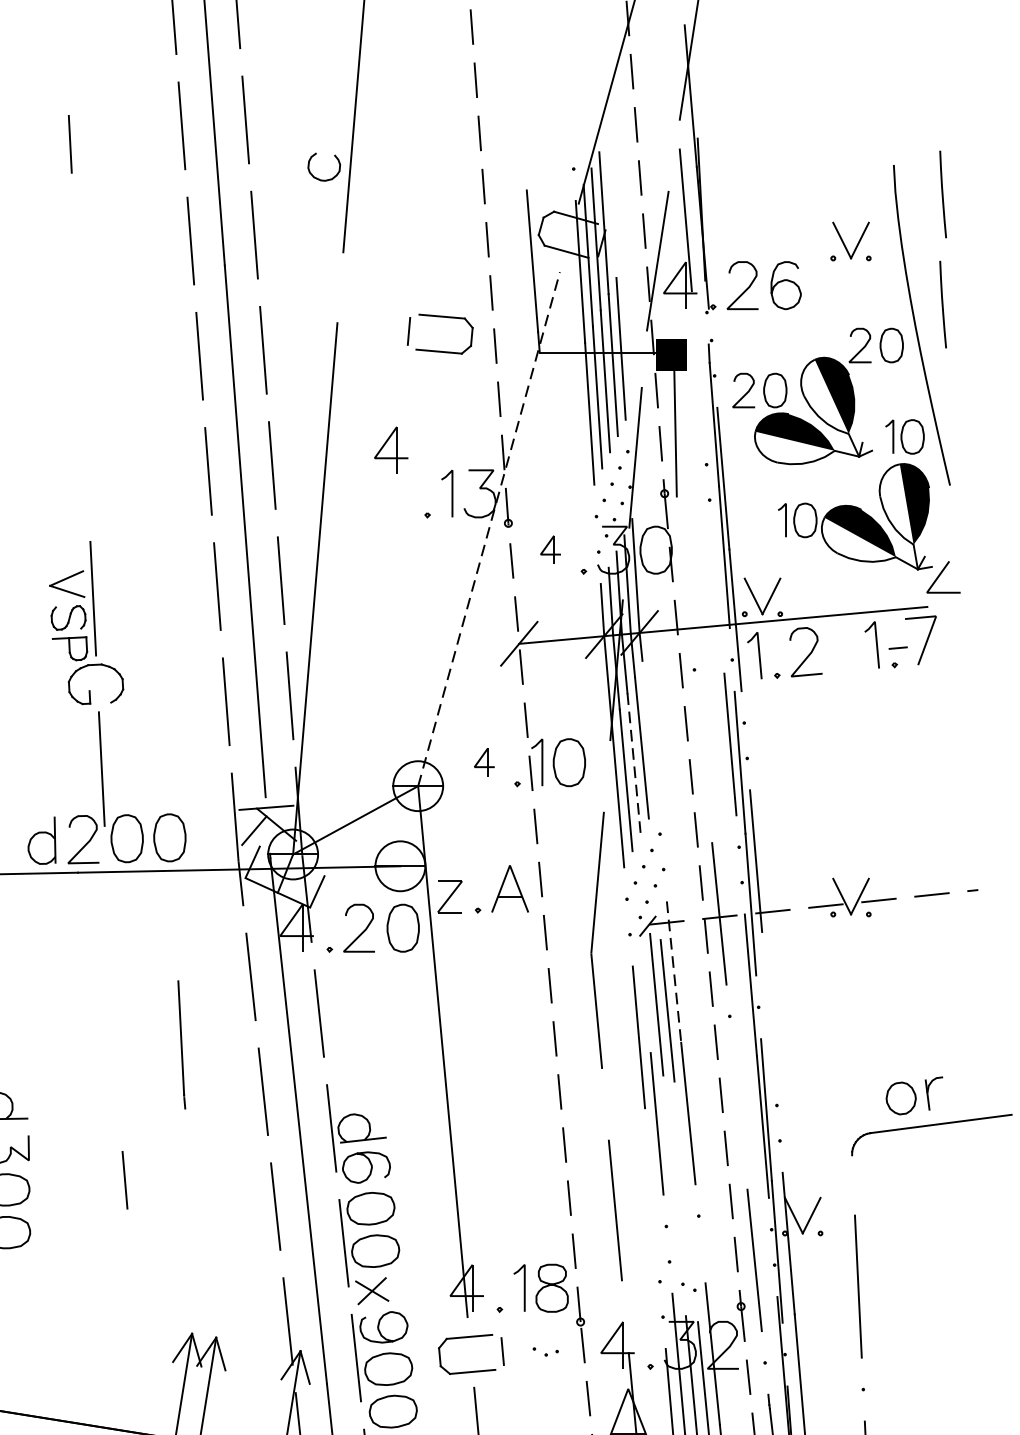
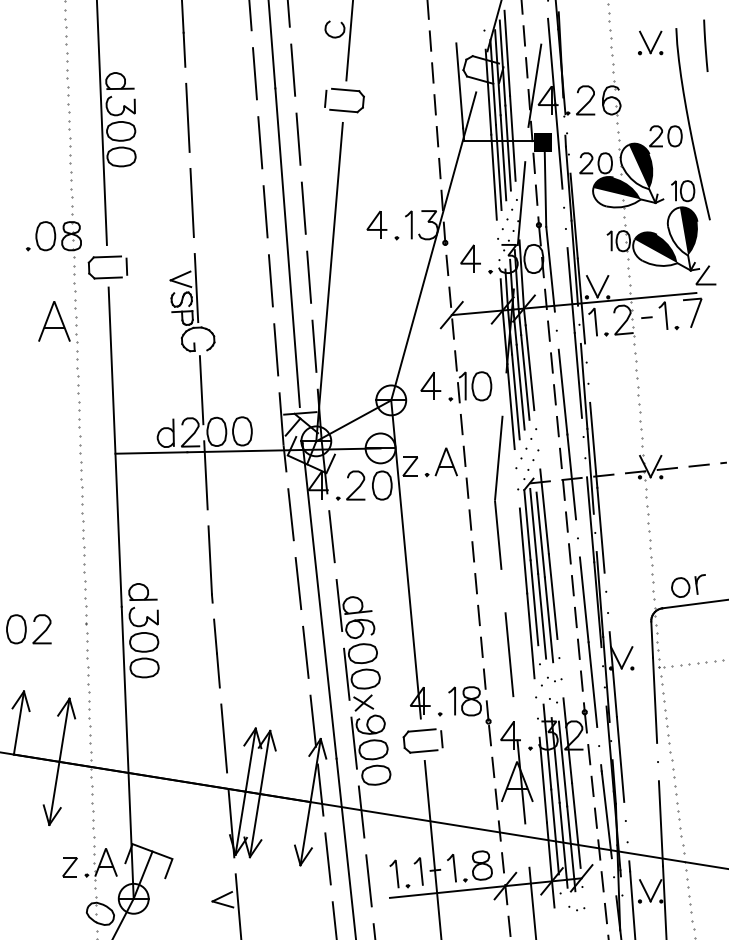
line: (73, 200) -> (184, 49), added
line: (612, 205) -> (507, 52), added
part: (850, 240) -> (650, 42), moved
line: (942, 304) -> (705, 111), removed
line: (78, 314) -> (187, 117), added
part: (445, 319) -> (347, 91), moved
line: (697, 360) -> (558, 145), added
part: (390, 449) -> (376, 224), moved
line: (84, 455) -> (191, 202), added
line: (488, 529) -> (433, 246), dashed -> solid
part: (550, 549) -> (470, 258), size x1.67
line: (683, 566) -> (550, 268), added
line: (717, 602) -> (570, 290), added
line: (897, 647) -> (646, 317), moved
line: (648, 731) -> (529, 367), added
part: (483, 761) -> (430, 385), size x1.67
line: (633, 764) -> (520, 387), dashed -> solid
line: (703, 771) -> (562, 391), added
line: (108, 911) -> (205, 475), added
line: (673, 971) -> (544, 511), dashed -> solid
line: (645, 994) -> (527, 525), added
line: (767, 1001) -> (600, 529), added
line: (181, 1044) -> (210, 564), moved
line: (738, 1118) -> (583, 599), added
line: (670, 1145) -> (542, 615), added
line: (680, 1151) -> (548, 619), added
line: (650, 1178) -> (530, 635), added
line: (854, 1185) -> (652, 639), added
line: (129, 1236) -> (218, 670), added
line: (139, 1350) -> (224, 738), added
part: (545, 1351) -> (554, 679), moved

